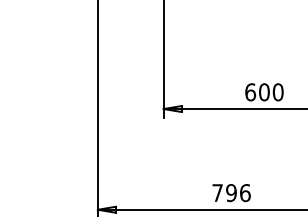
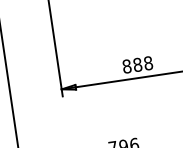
text: (264, 92) -> (137, 65), 600 -> 888

